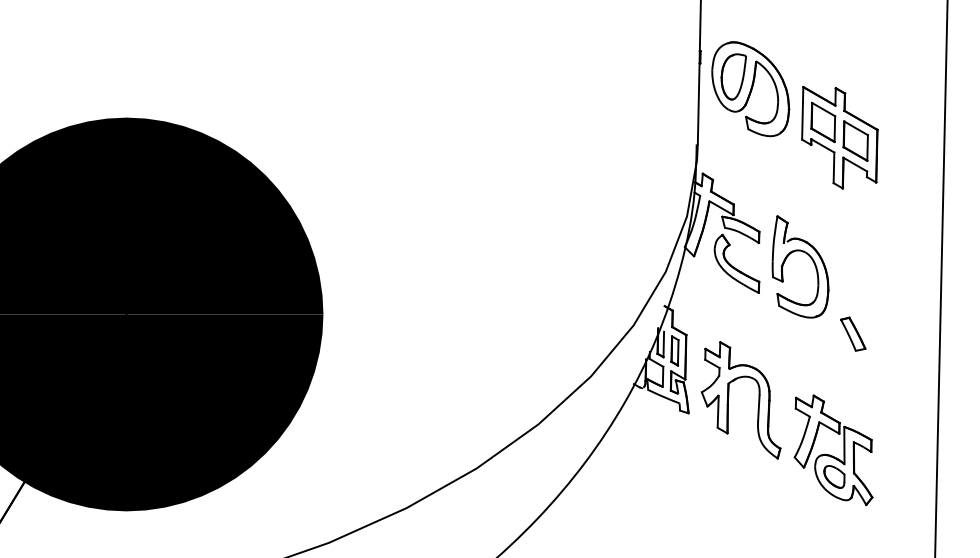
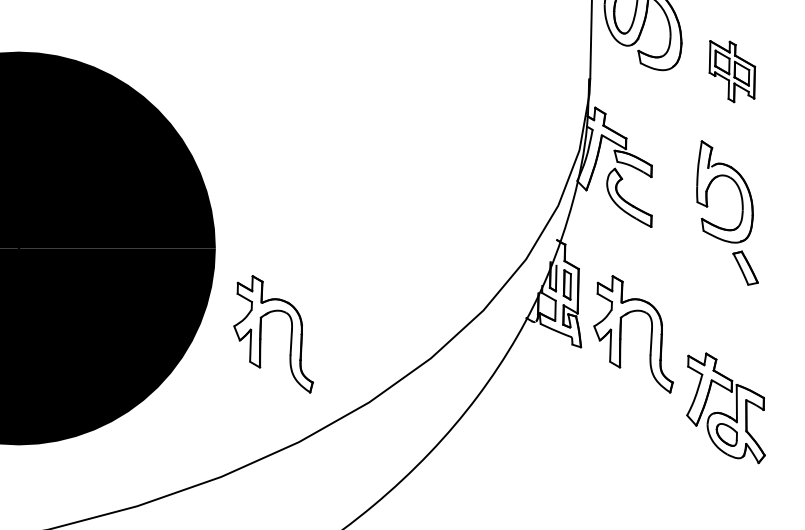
part: (839, 137) -> (731, 71), size x0.6
part: (809, 257) -> (733, 182), moved
part: (369, 396) -> (261, 330), added
part: (833, 450) -> (725, 408), moved

